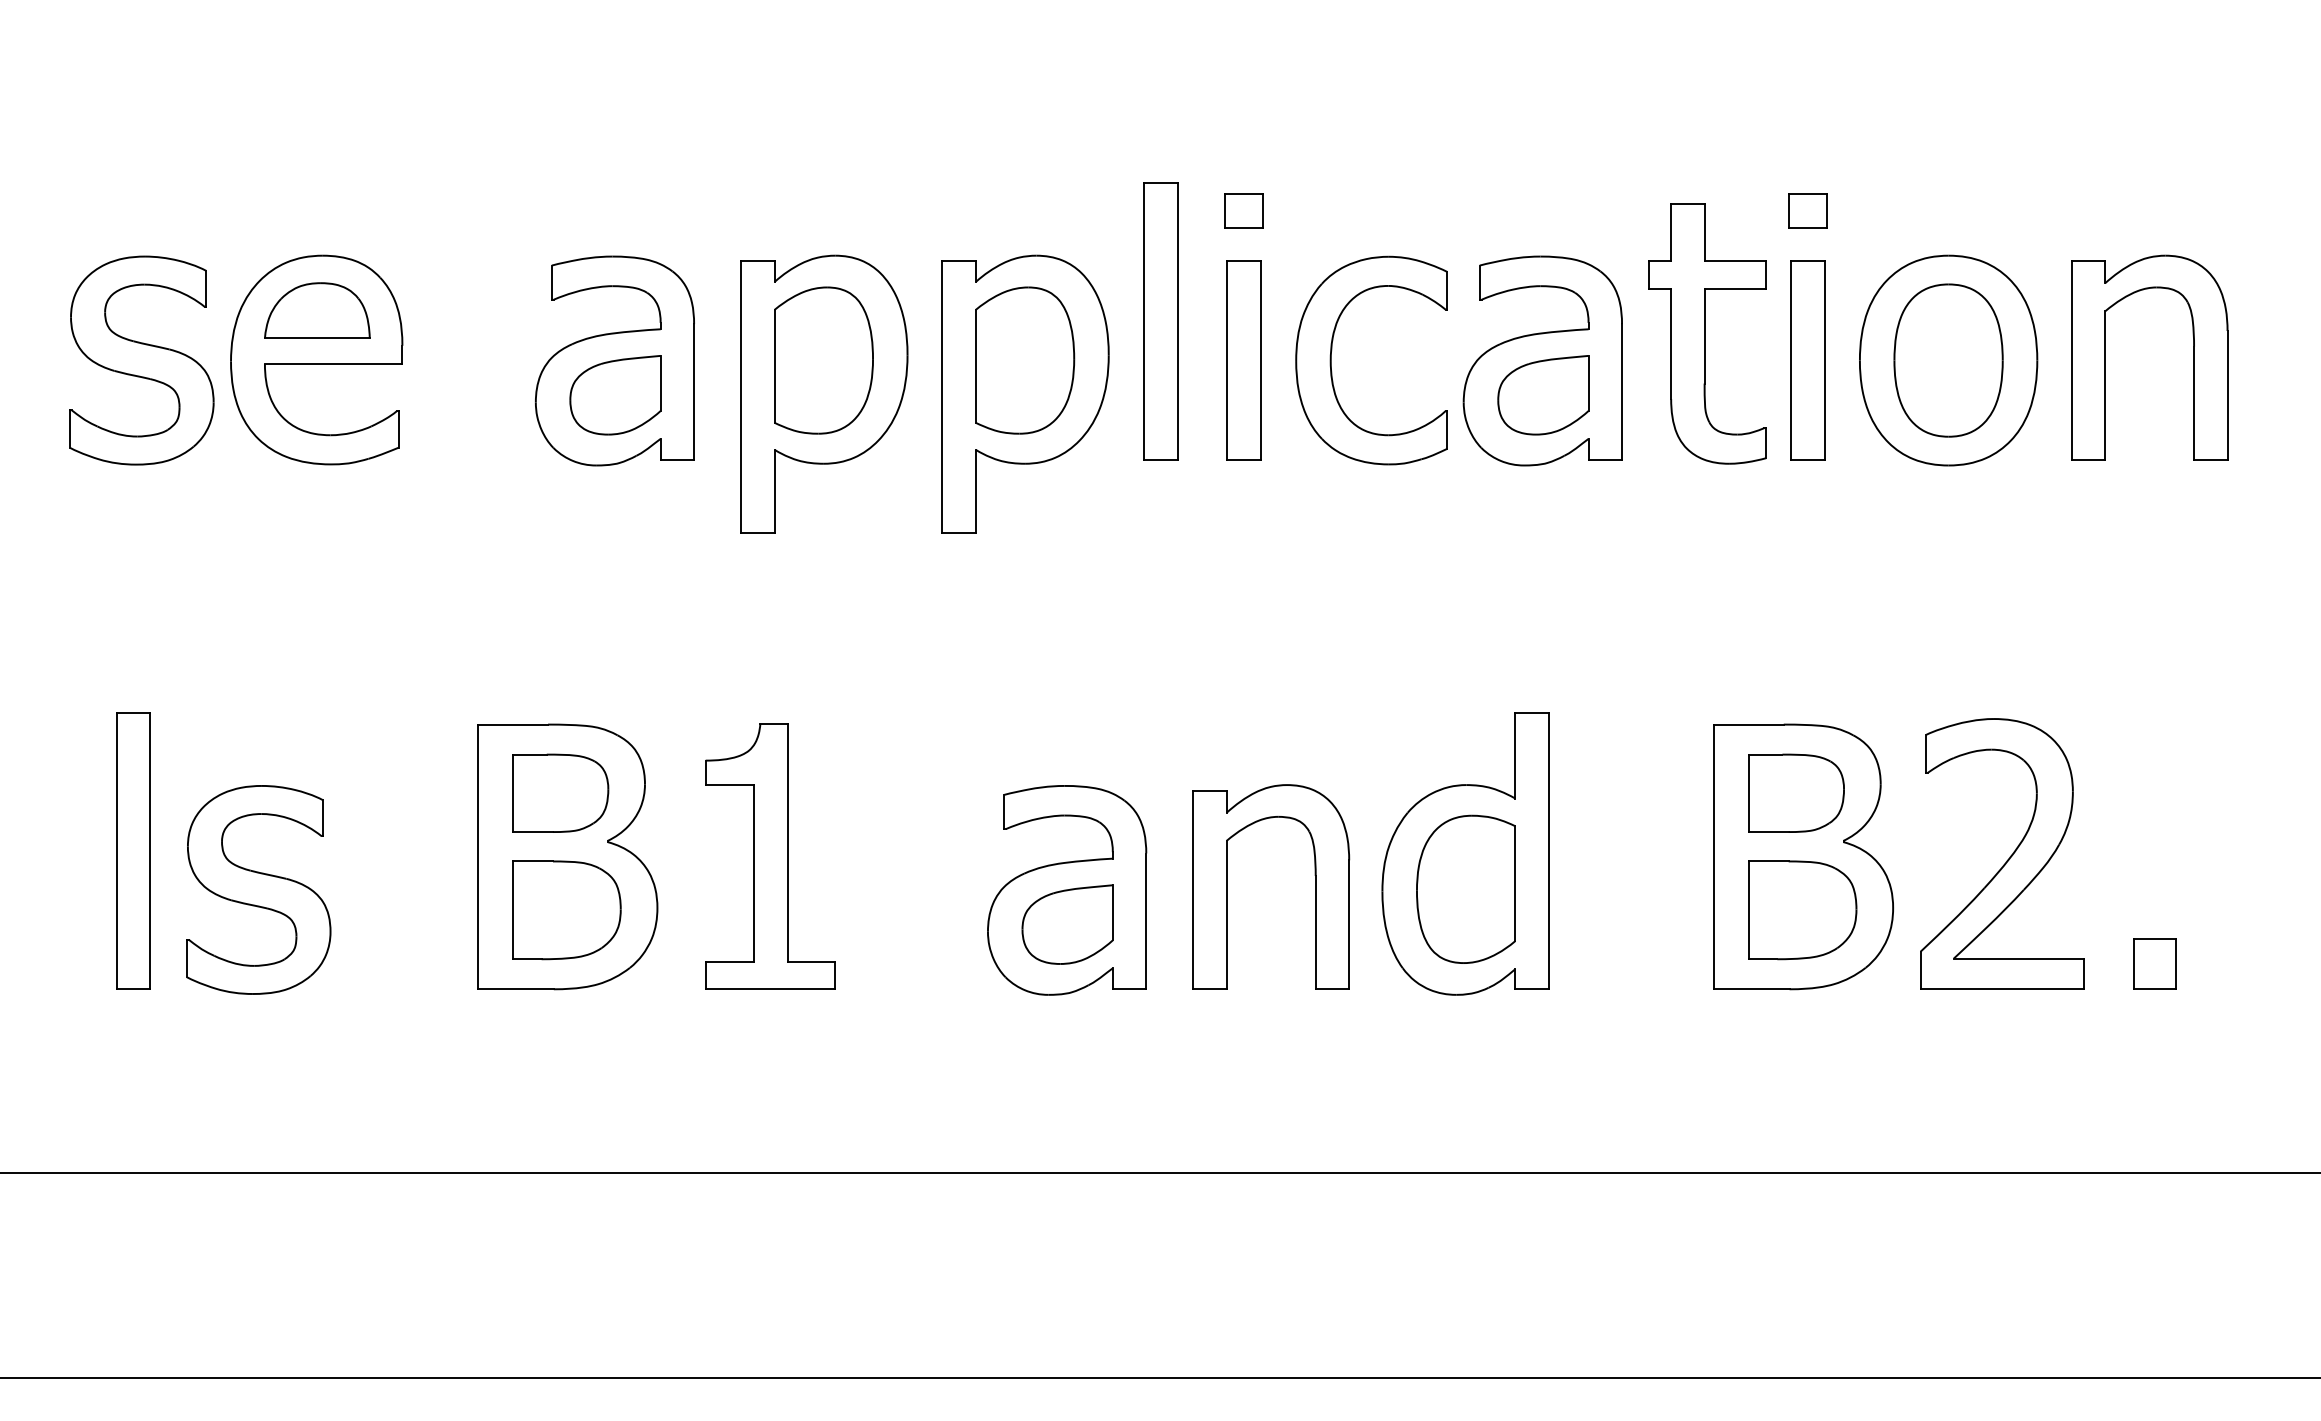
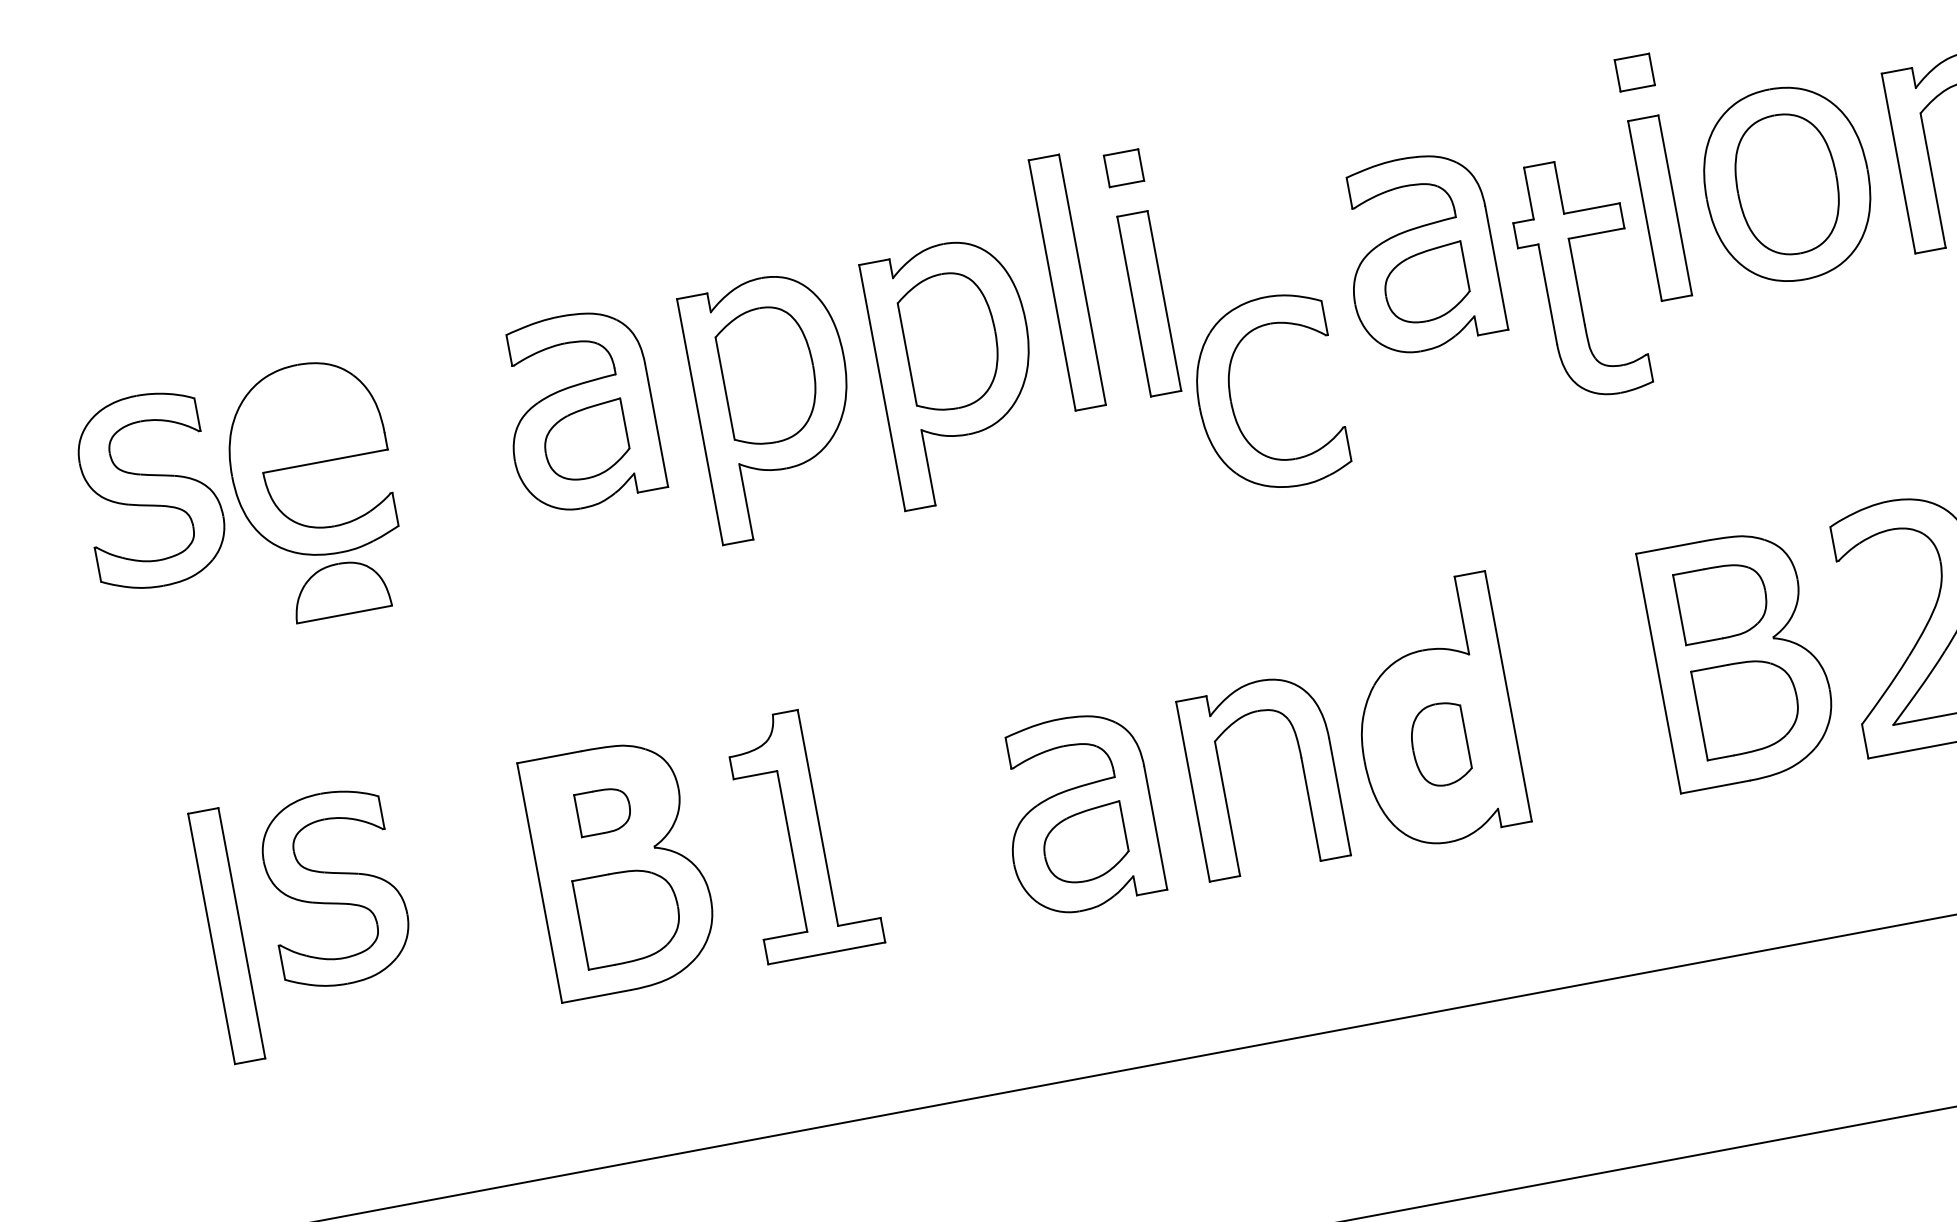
part: (317, 310) -> (339, 589), moved
part: (1707, 333) -> (1578, 278), moved
part: (1331, 360) -> (1231, 400), moved
part: (560, 792) -> (603, 810), size x0.6
part: (1465, 888) -> (1439, 744), size x0.6
part: (258, 889) -> (334, 888), moved

